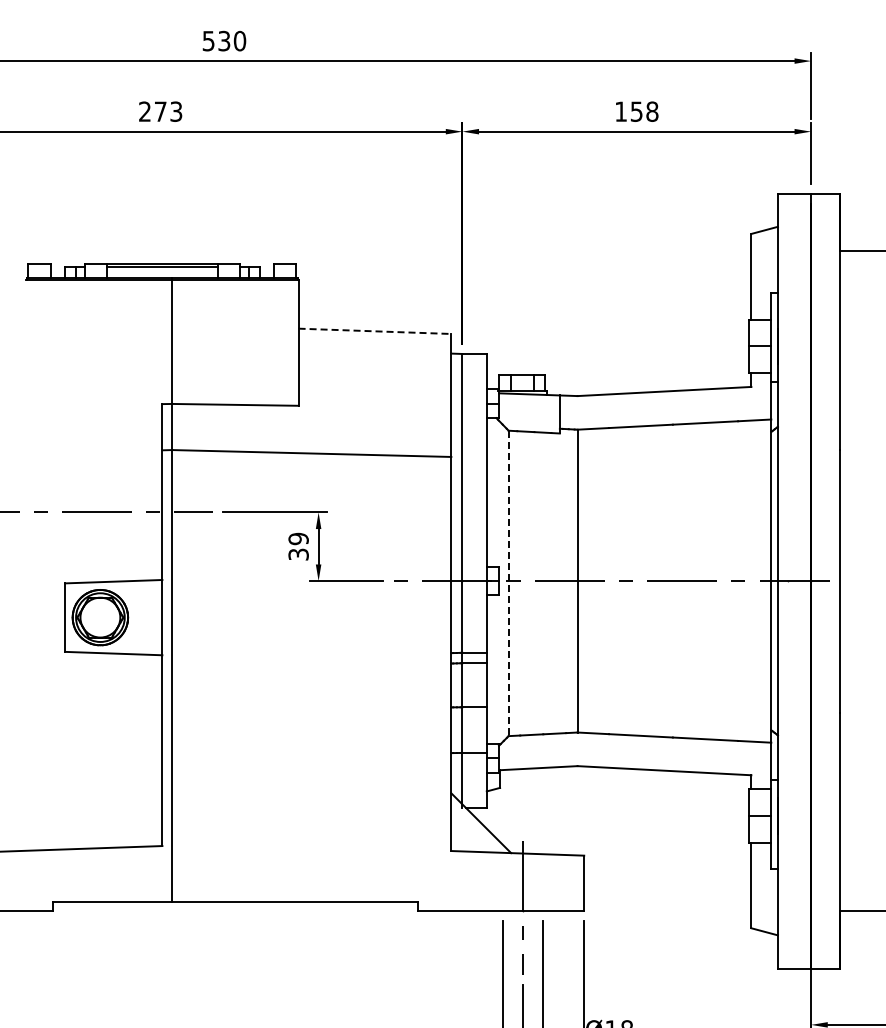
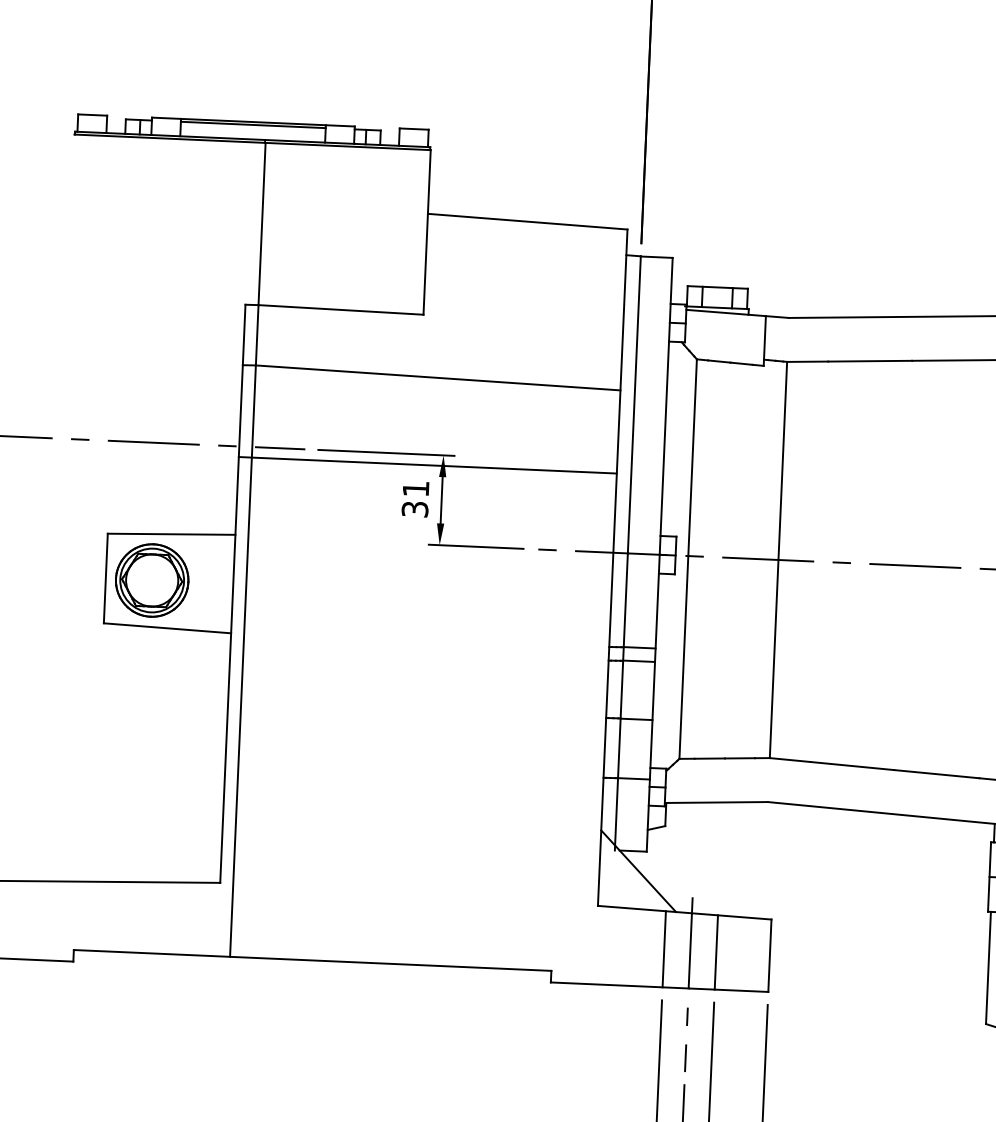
line: (375, 331) -> (528, 221), dashed -> solid
line: (306, 520) -> (427, 465), added
text: (298, 538) -> (415, 488), 39 -> 31
line: (508, 583) -> (687, 559), dashed -> solid
line: (503, 881) -> (664, 948), added
line: (543, 882) -> (716, 952), added

